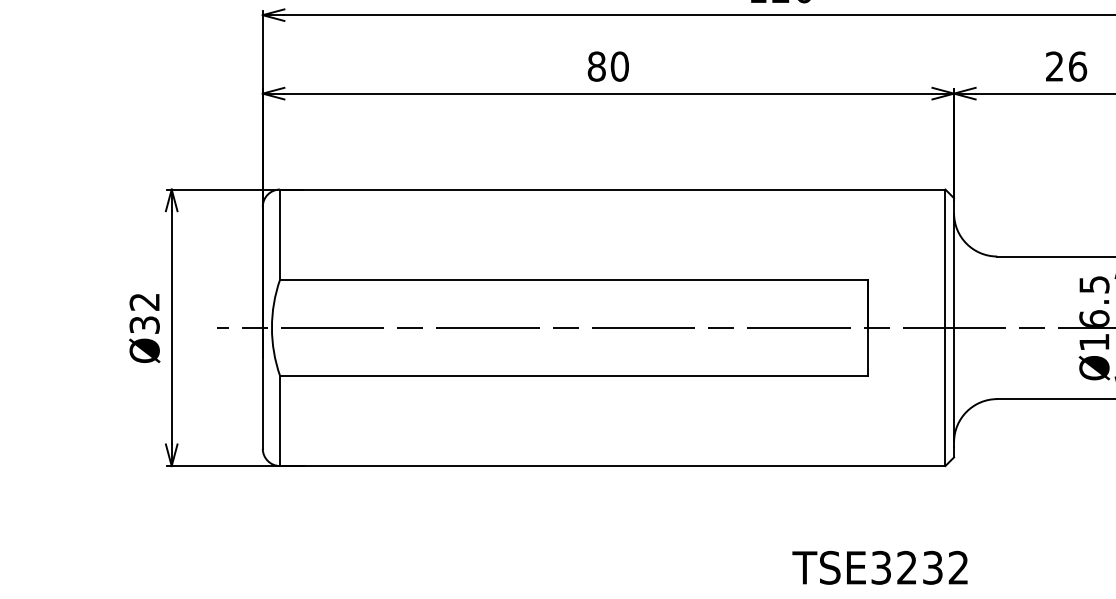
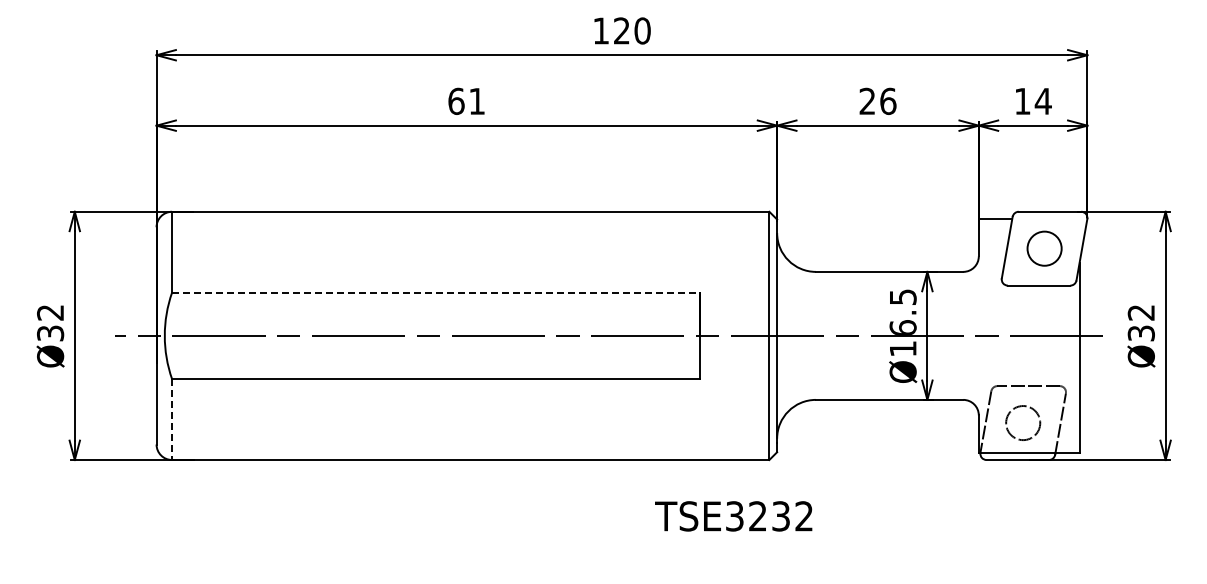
text: (608, 65) -> (466, 100), 80 -> 61
line: (573, 279) -> (435, 292), solid -> dashed
line: (280, 422) -> (172, 420), solid -> dashed
text: (879, 567) -> (733, 516), moved

